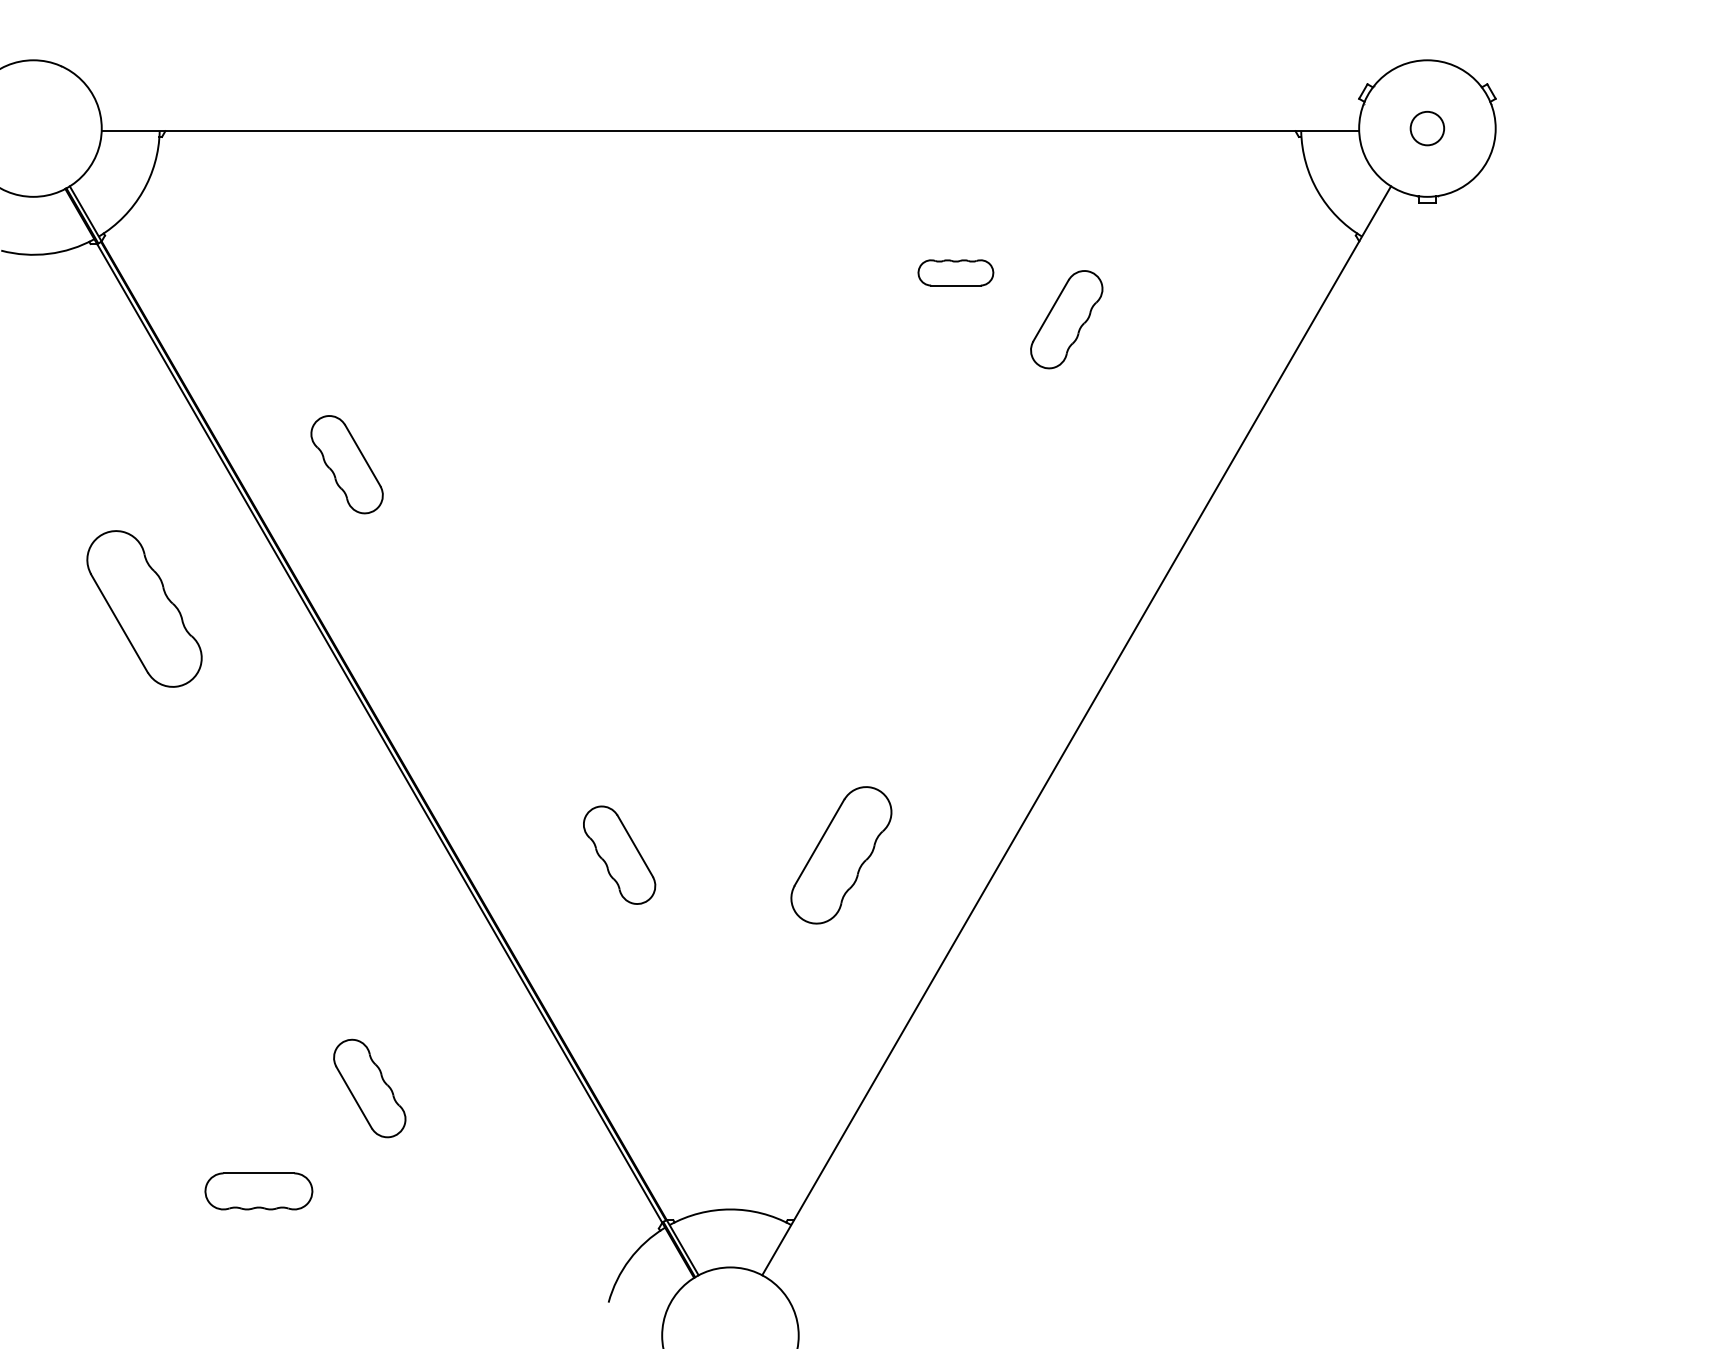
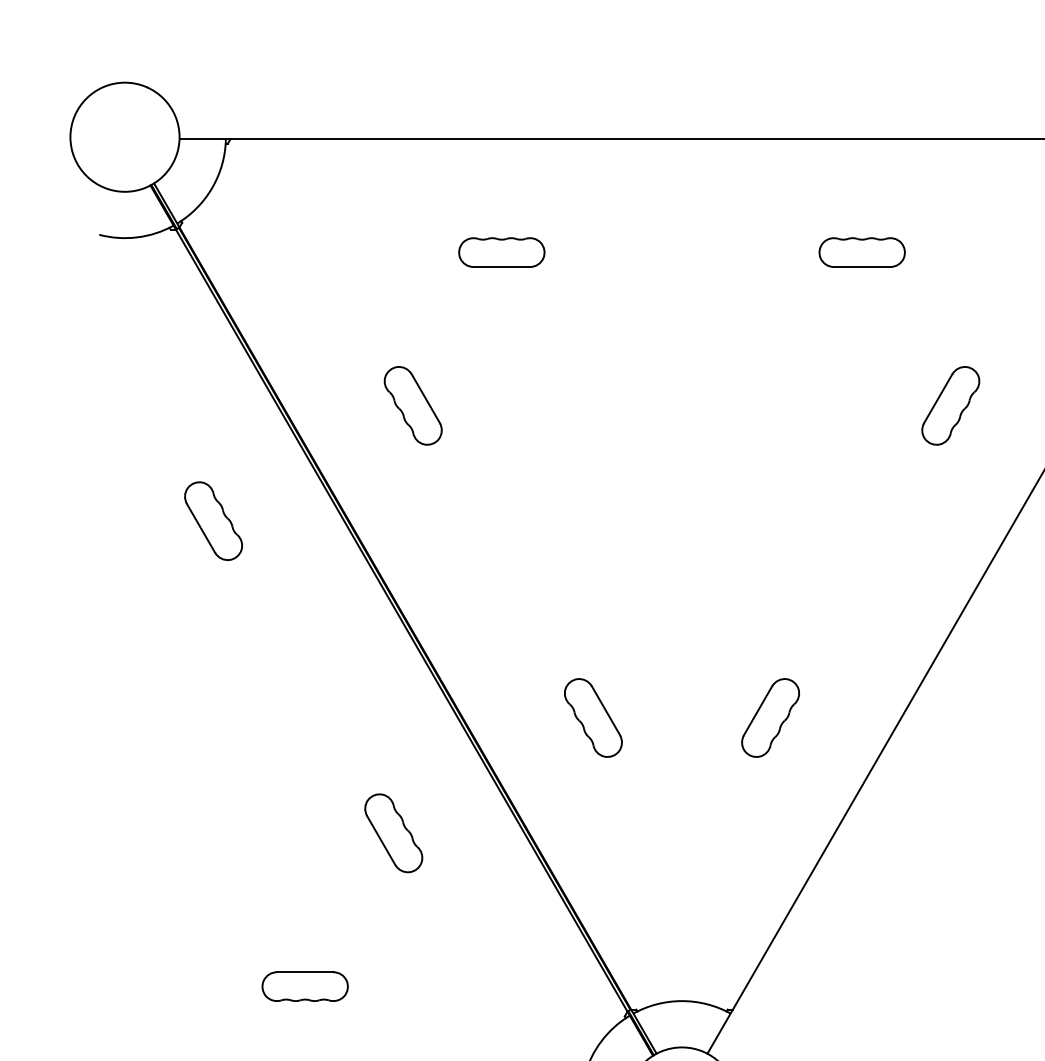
part: (504, 272) -> (501, 252), added
part: (955, 272) -> (861, 252), size x1.43
part: (1066, 319) -> (950, 405), moved
part: (346, 464) -> (412, 405), moved
part: (143, 608) -> (212, 520), size x0.62
part: (840, 854) -> (769, 717), size x0.71
part: (369, 1088) -> (393, 833), moved

